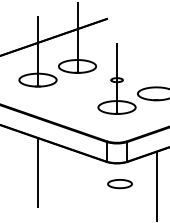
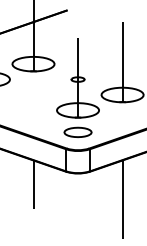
line: (156, 64) -> (122, 61), added
line: (77, 172) -> (33, 183), added
part: (119, 184) -> (77, 132), moved

